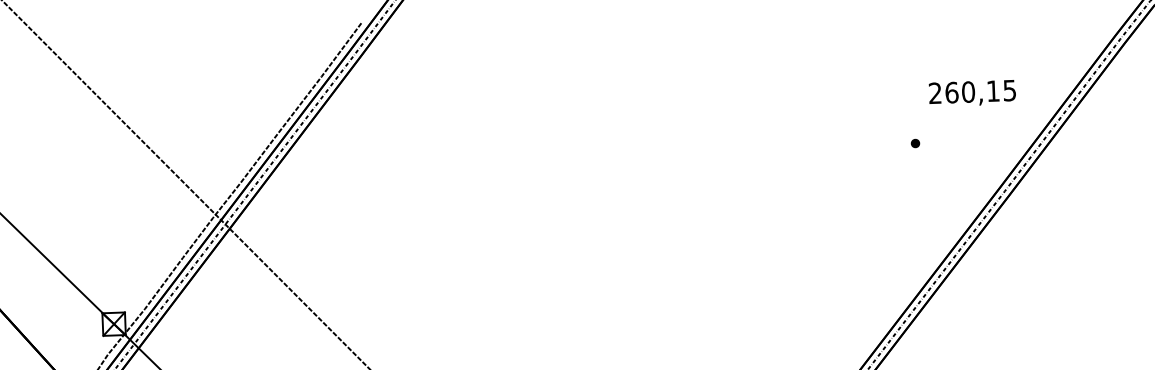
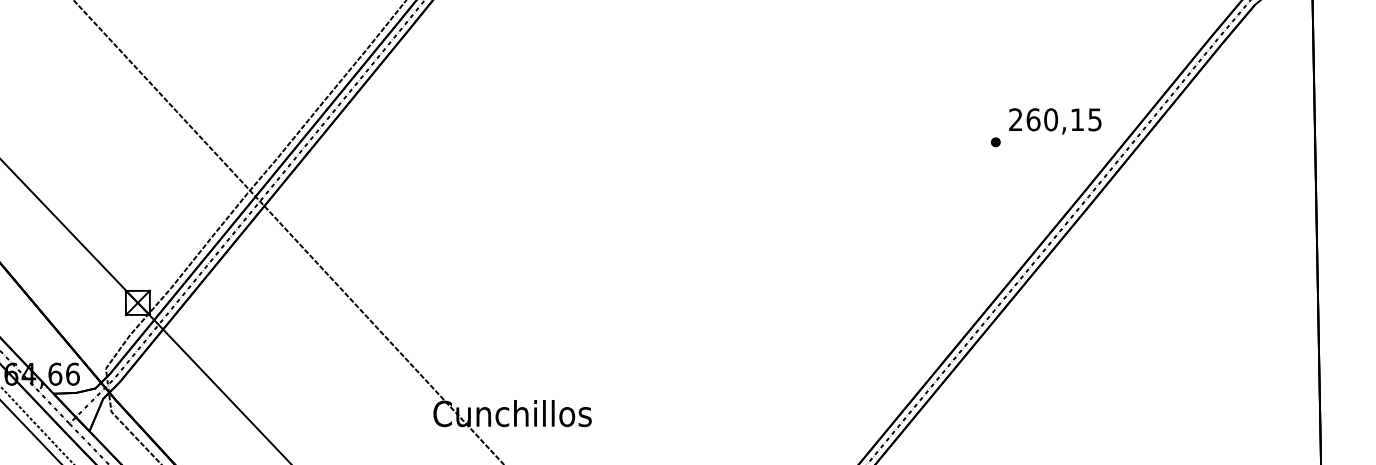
text: (972, 93) -> (1055, 121), moved

